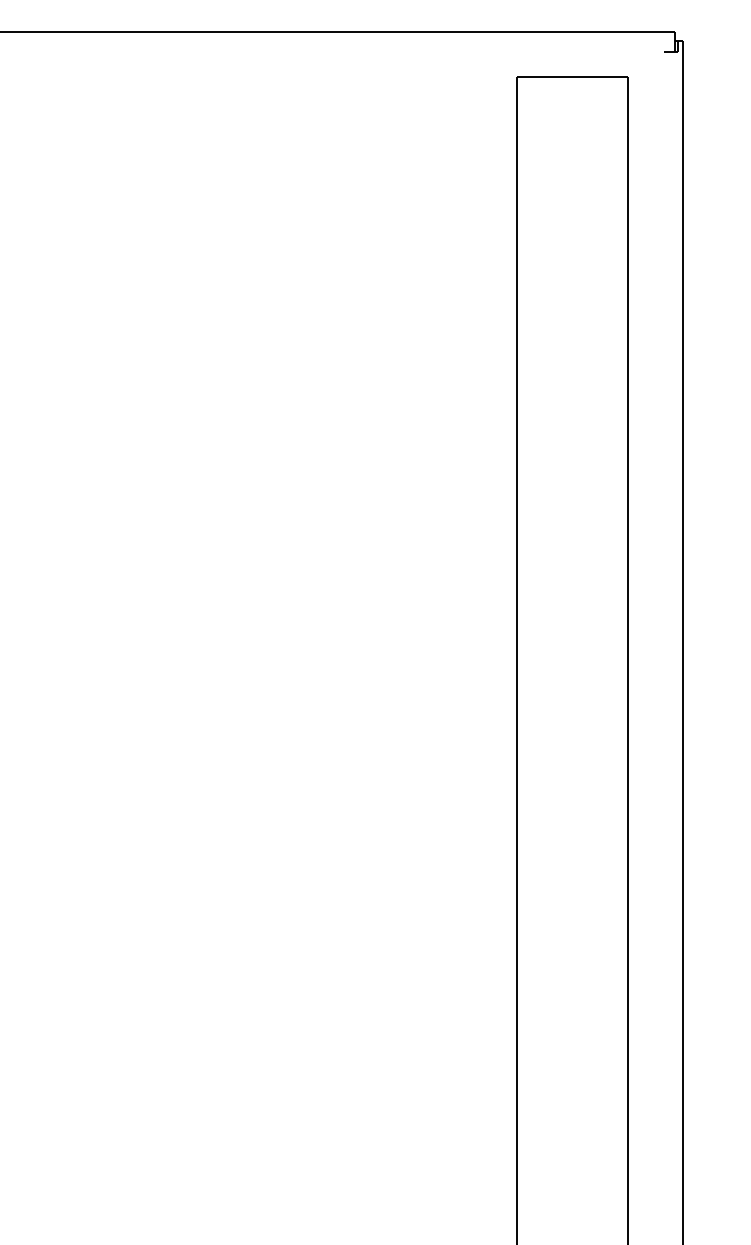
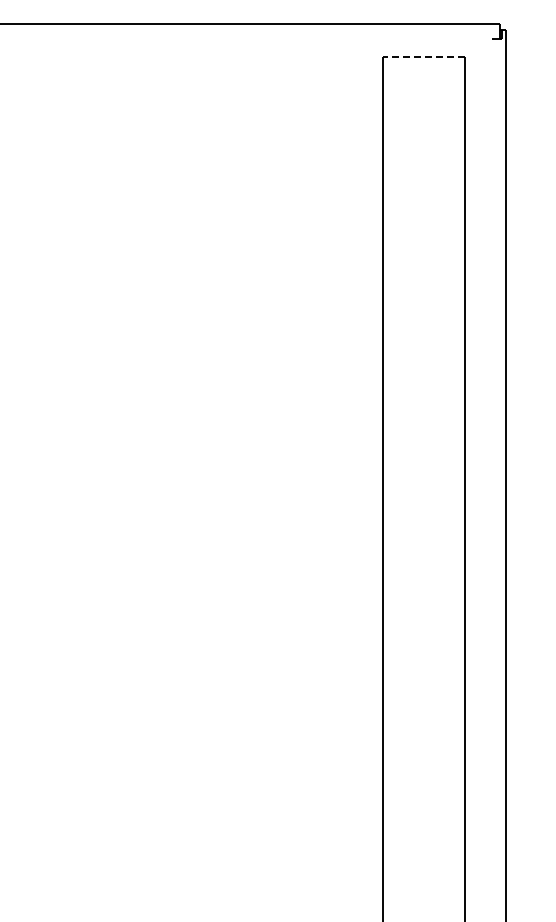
line: (572, 77) -> (423, 57), solid -> dashed

